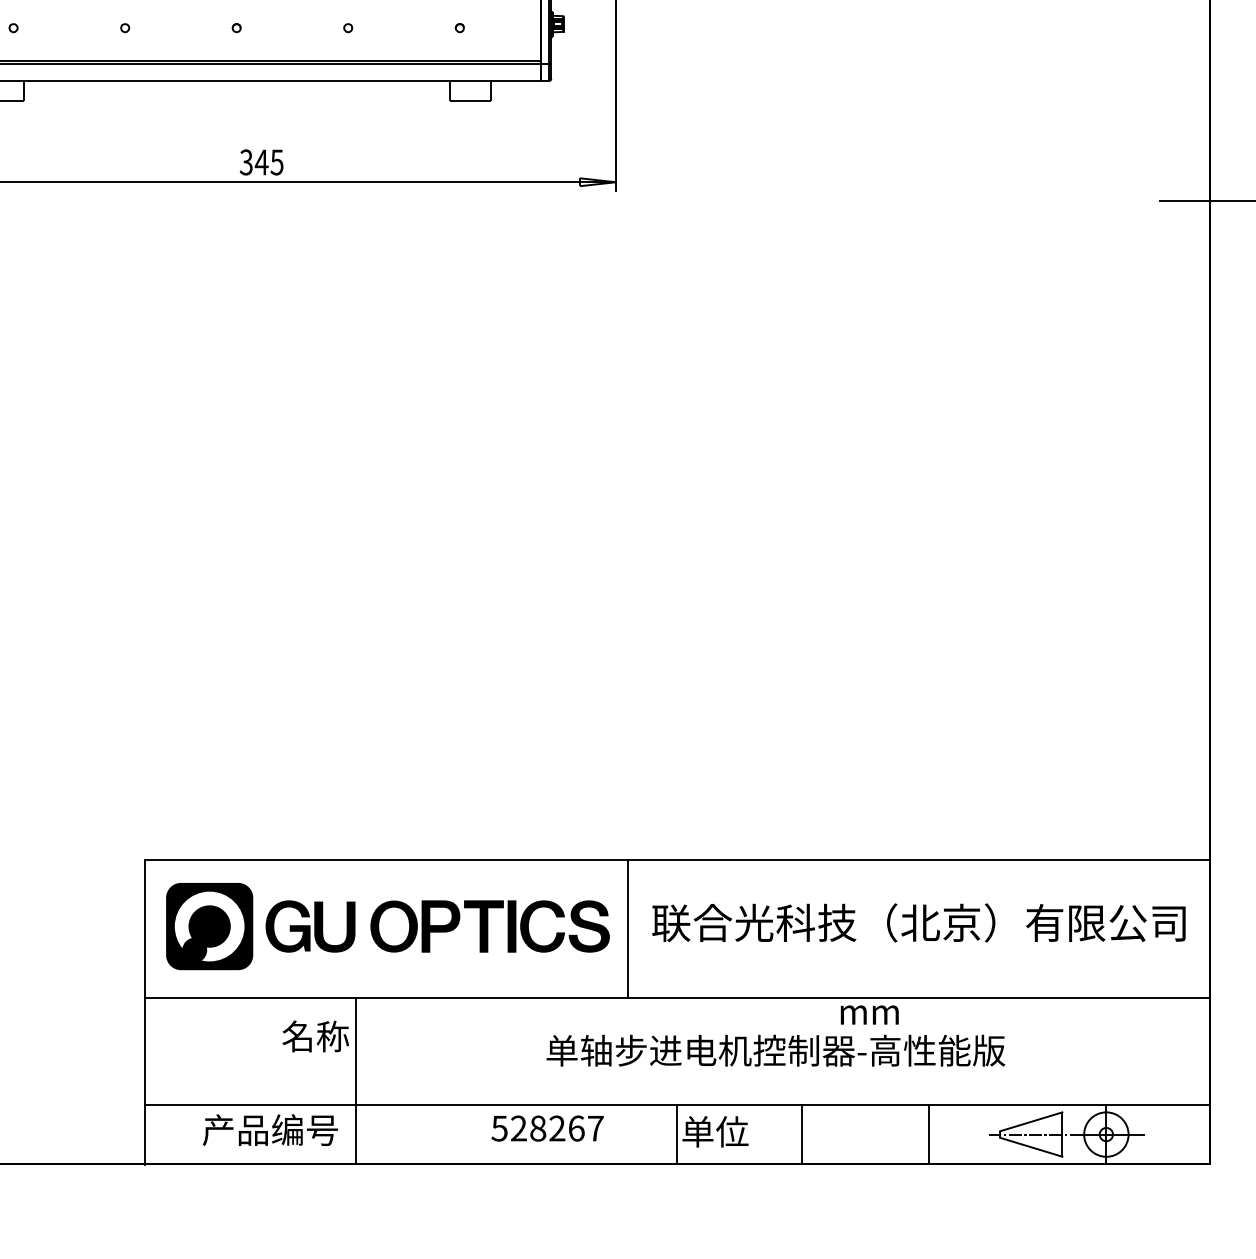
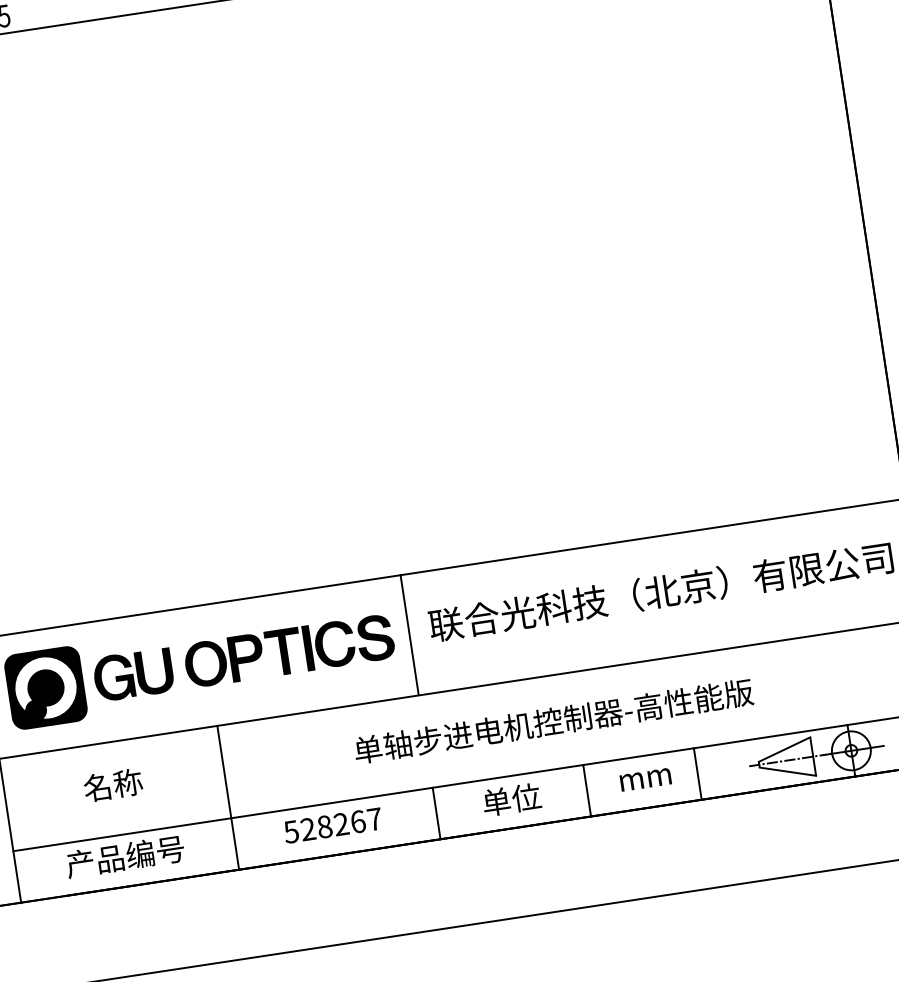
text: (869, 1014) -> (645, 779), moved
text: (315, 1036) -> (112, 785), moved
line: (356, 1081) -> (228, 797), moved
text: (547, 1128) -> (332, 825), moved
line: (677, 1134) -> (436, 813), moved

